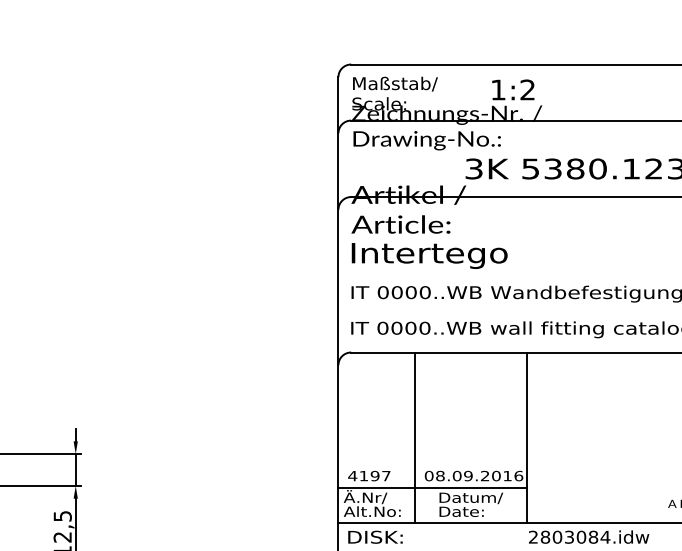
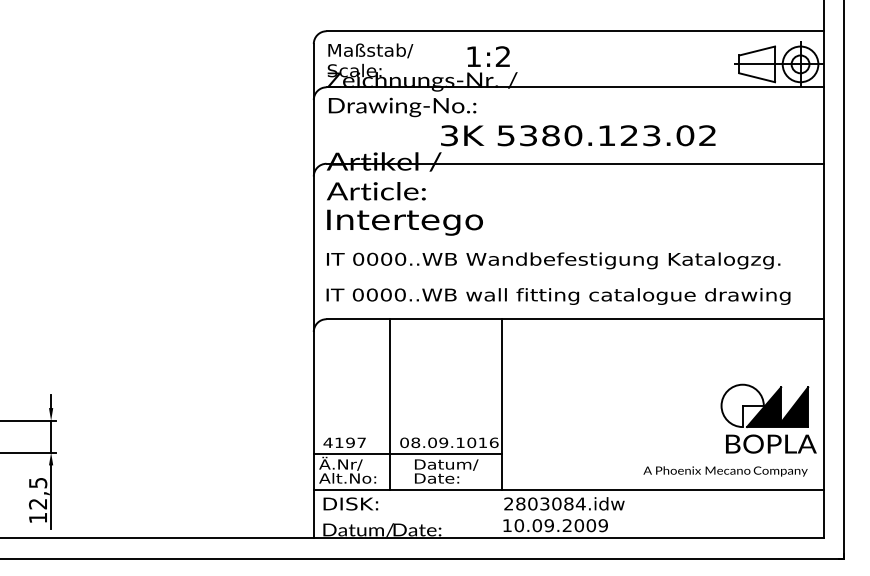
text: (485, 475) -> (460, 442), 08.09.2016 -> 08.09.1016

